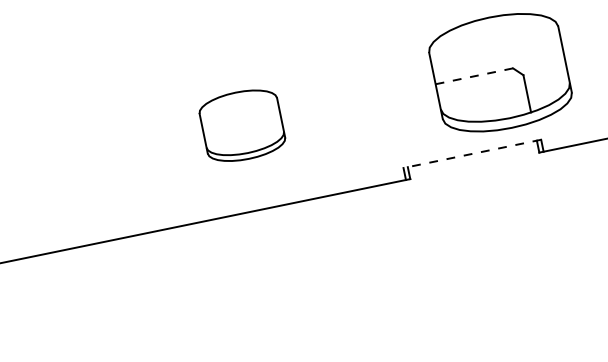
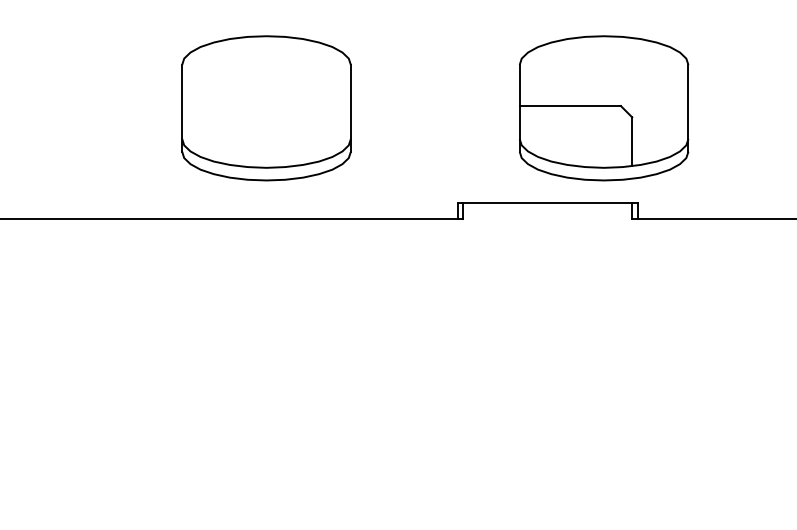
line: (474, 76) -> (570, 106), dashed -> solid
part: (242, 125) -> (266, 108), size x1.67
line: (472, 153) -> (547, 202), dashed -> solid

